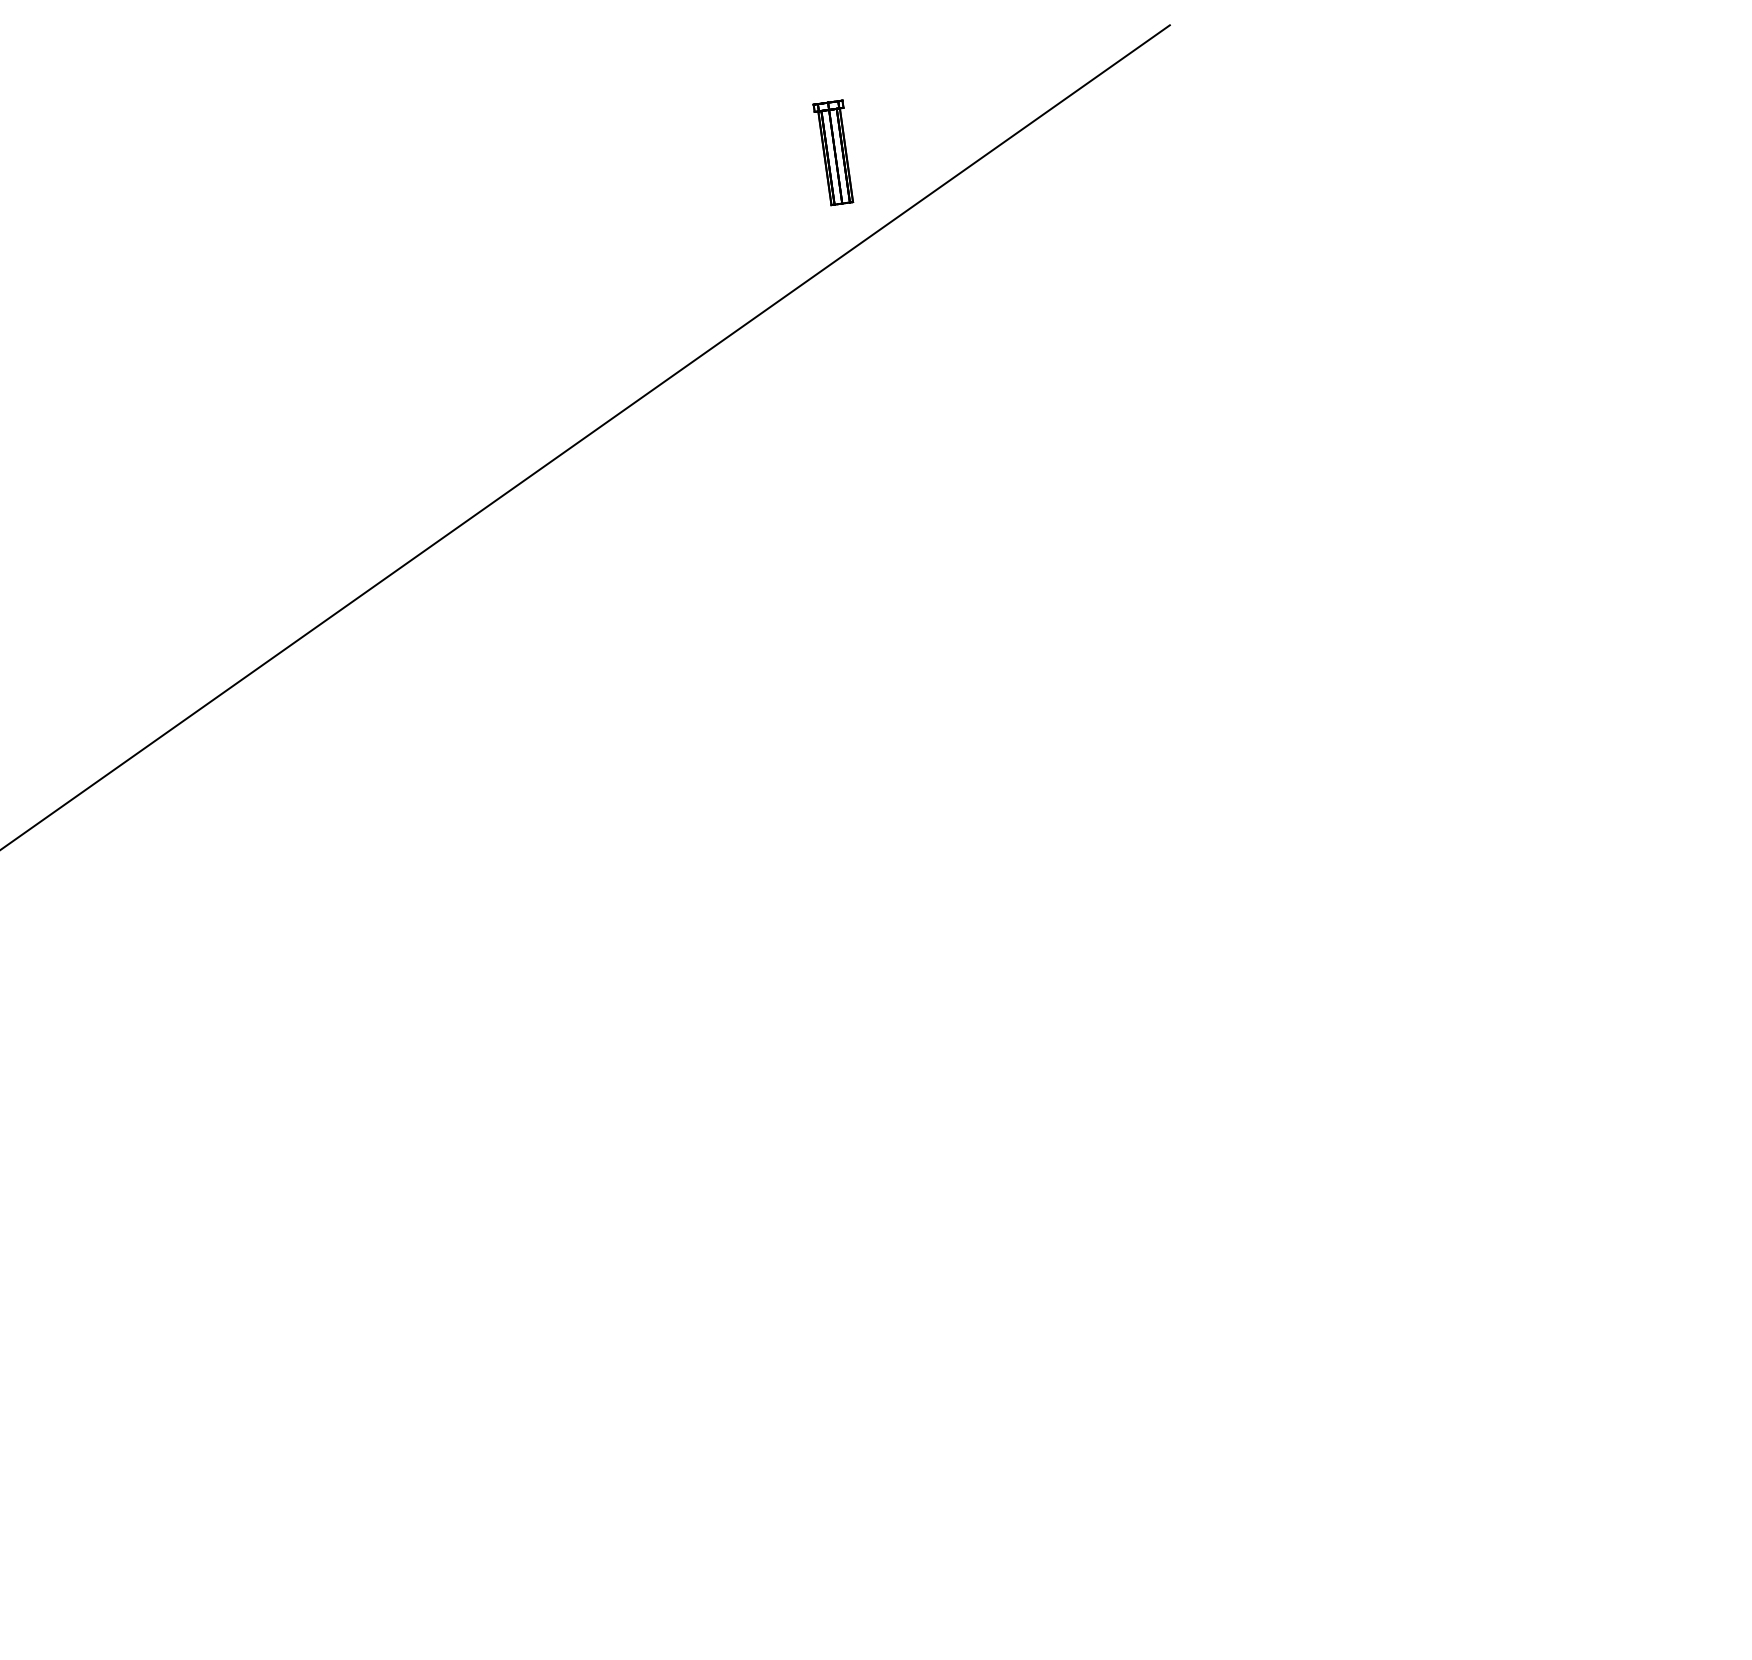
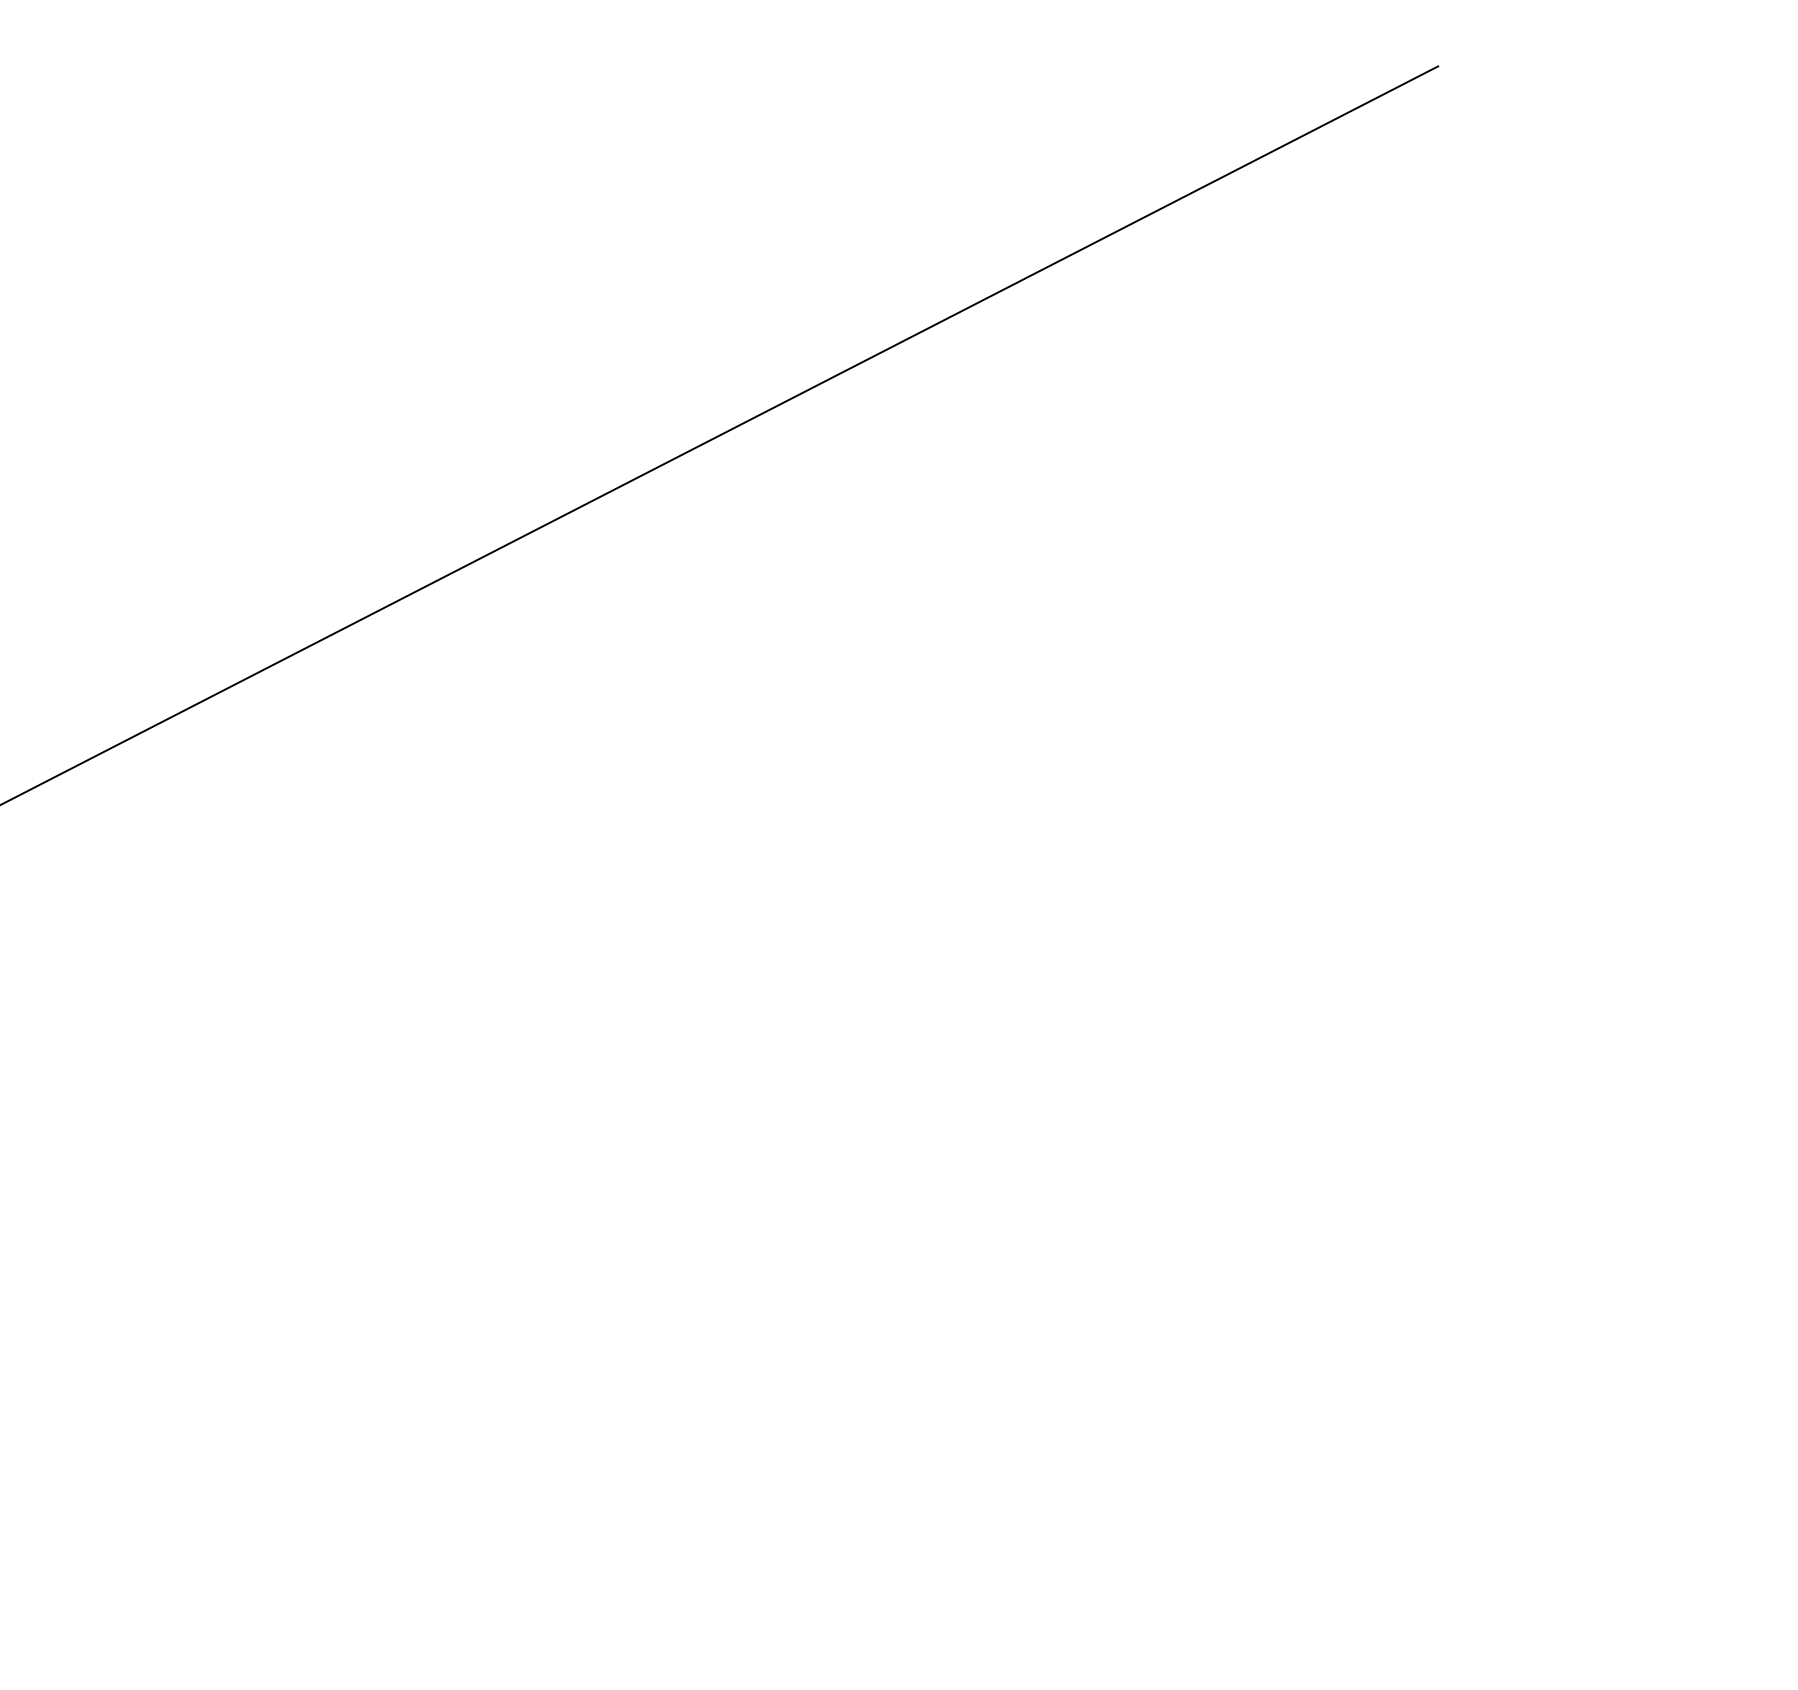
part: (834, 152) -> (1102, 142), removed

